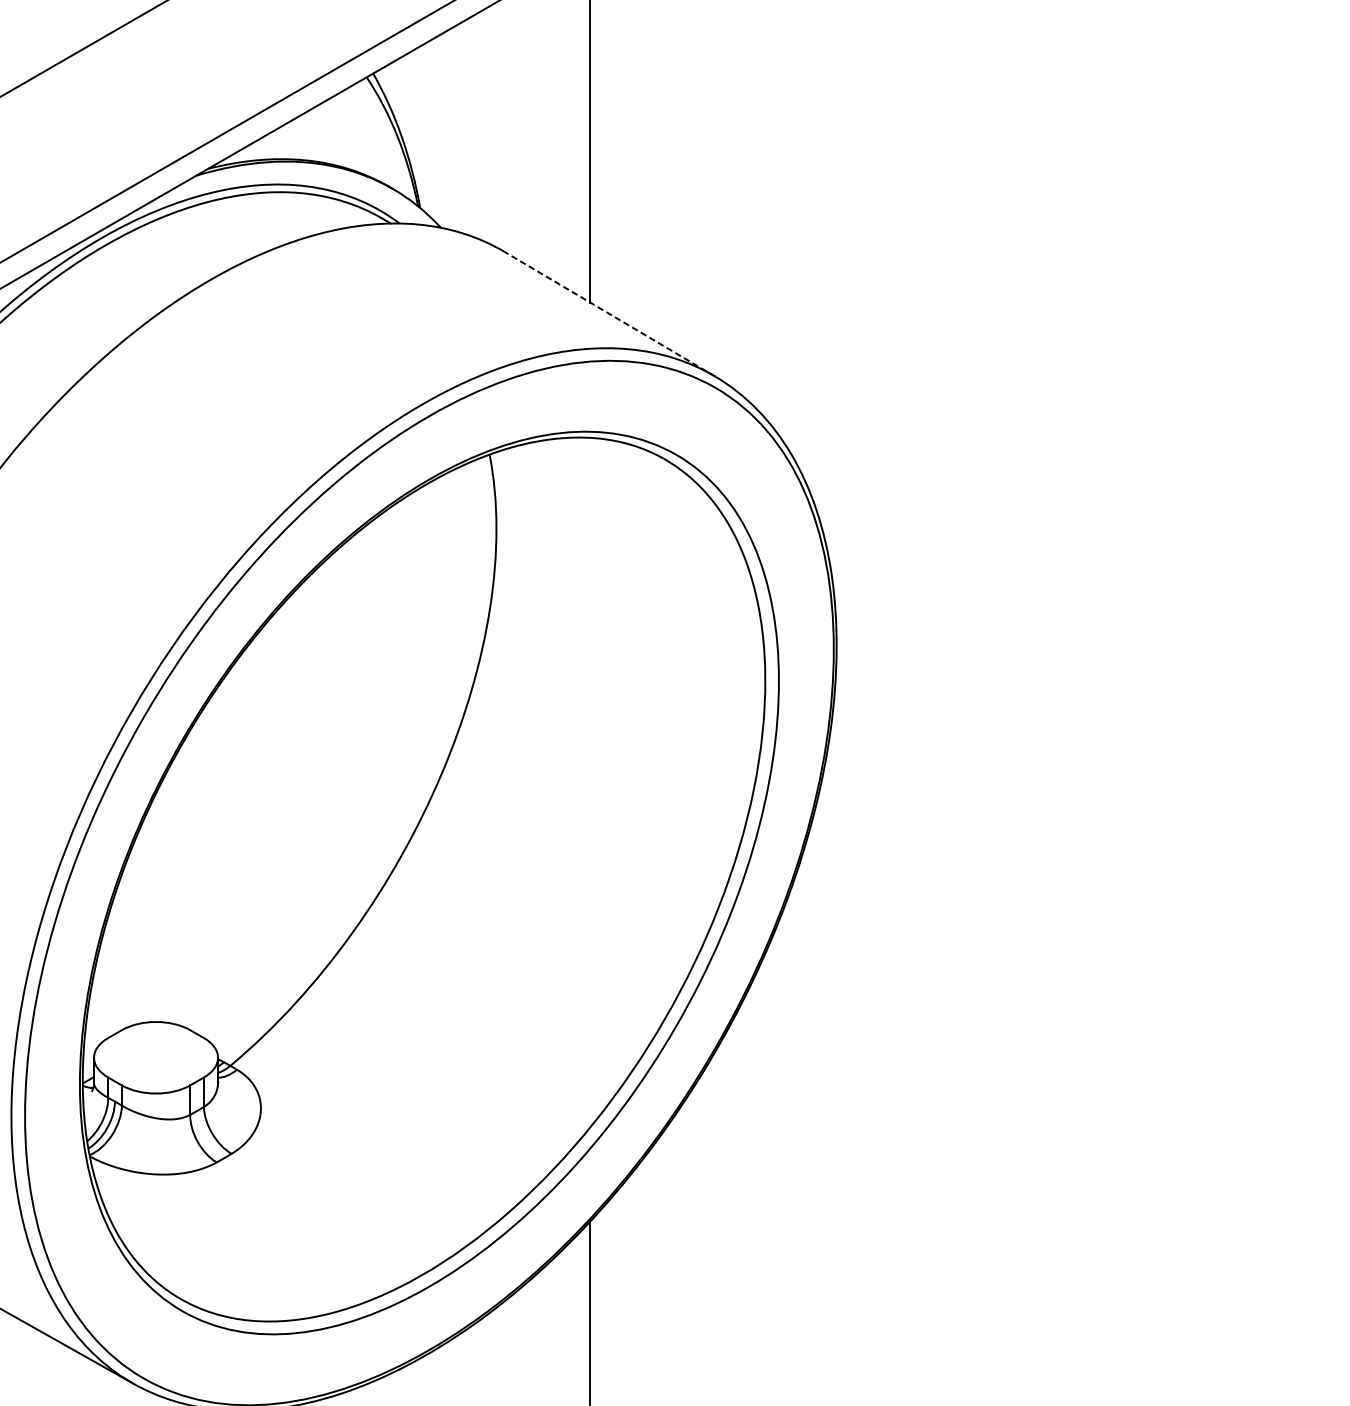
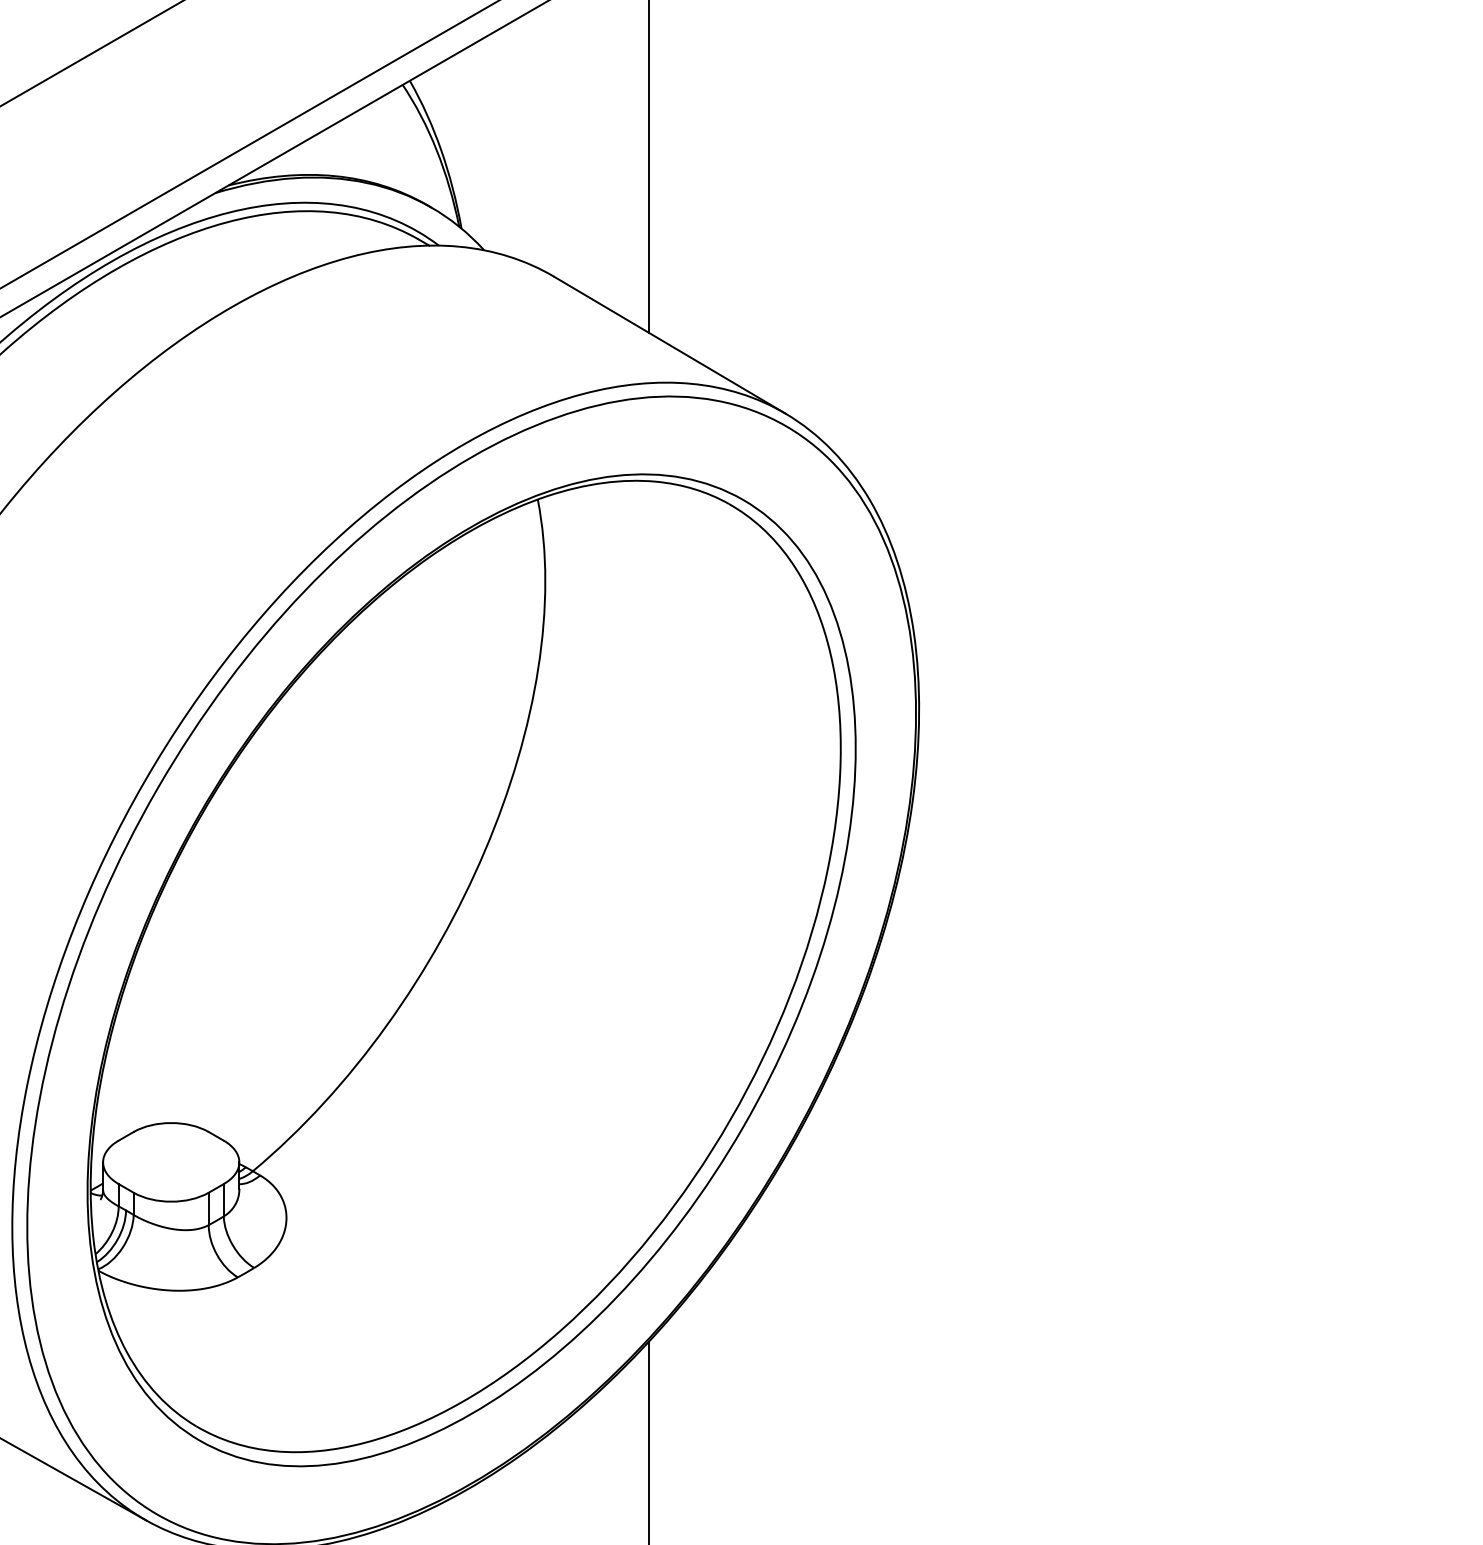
line: (609, 314) -> (669, 345), dashed -> solid

